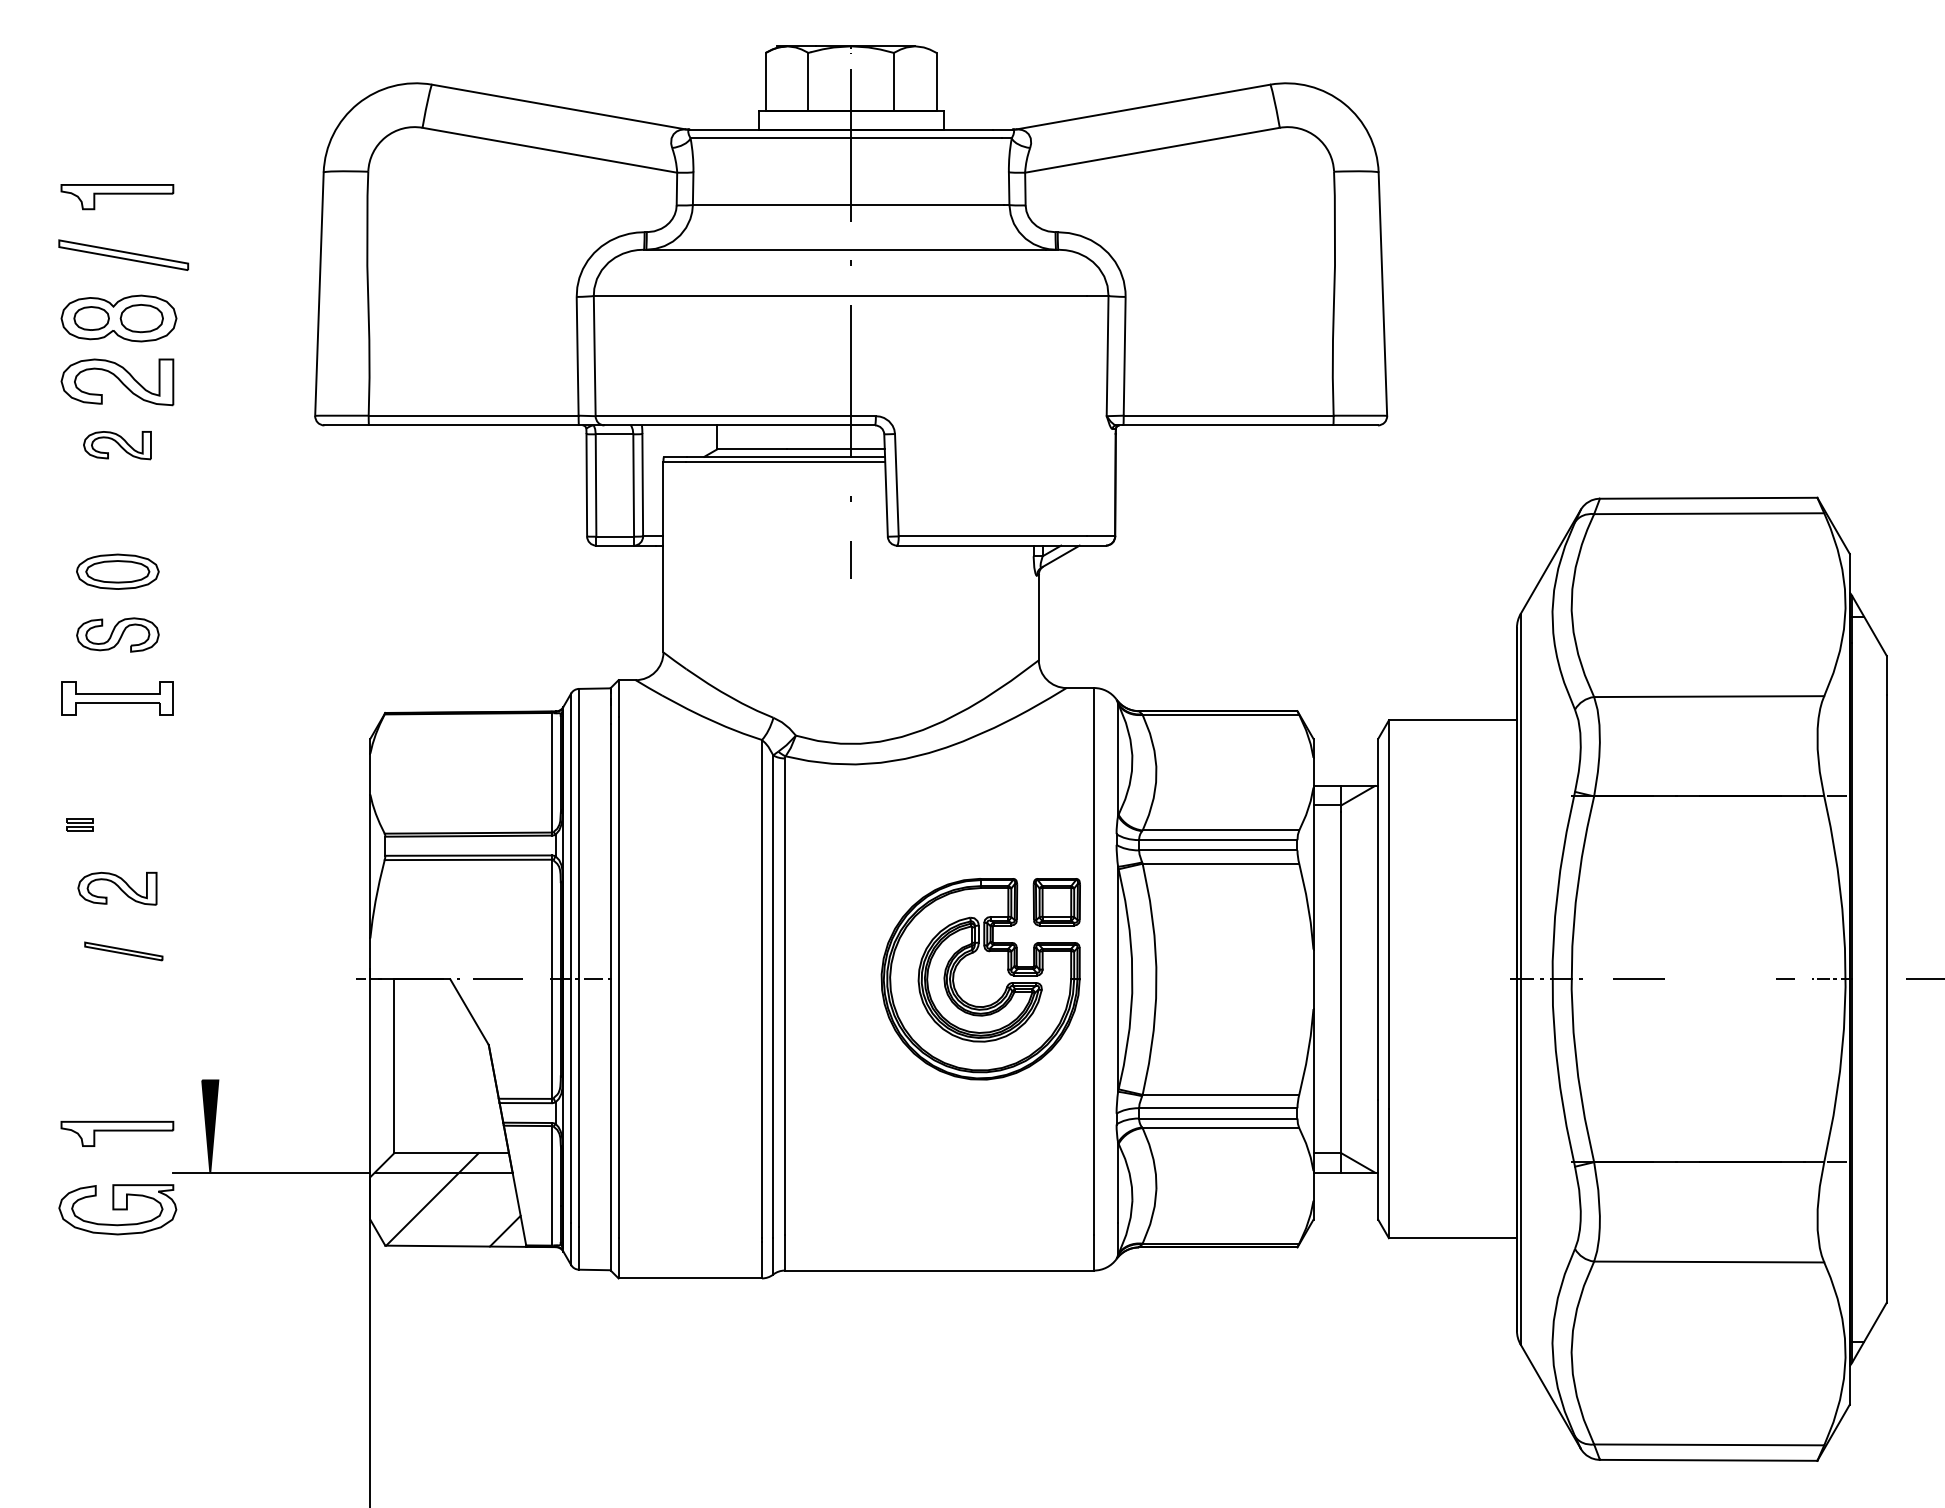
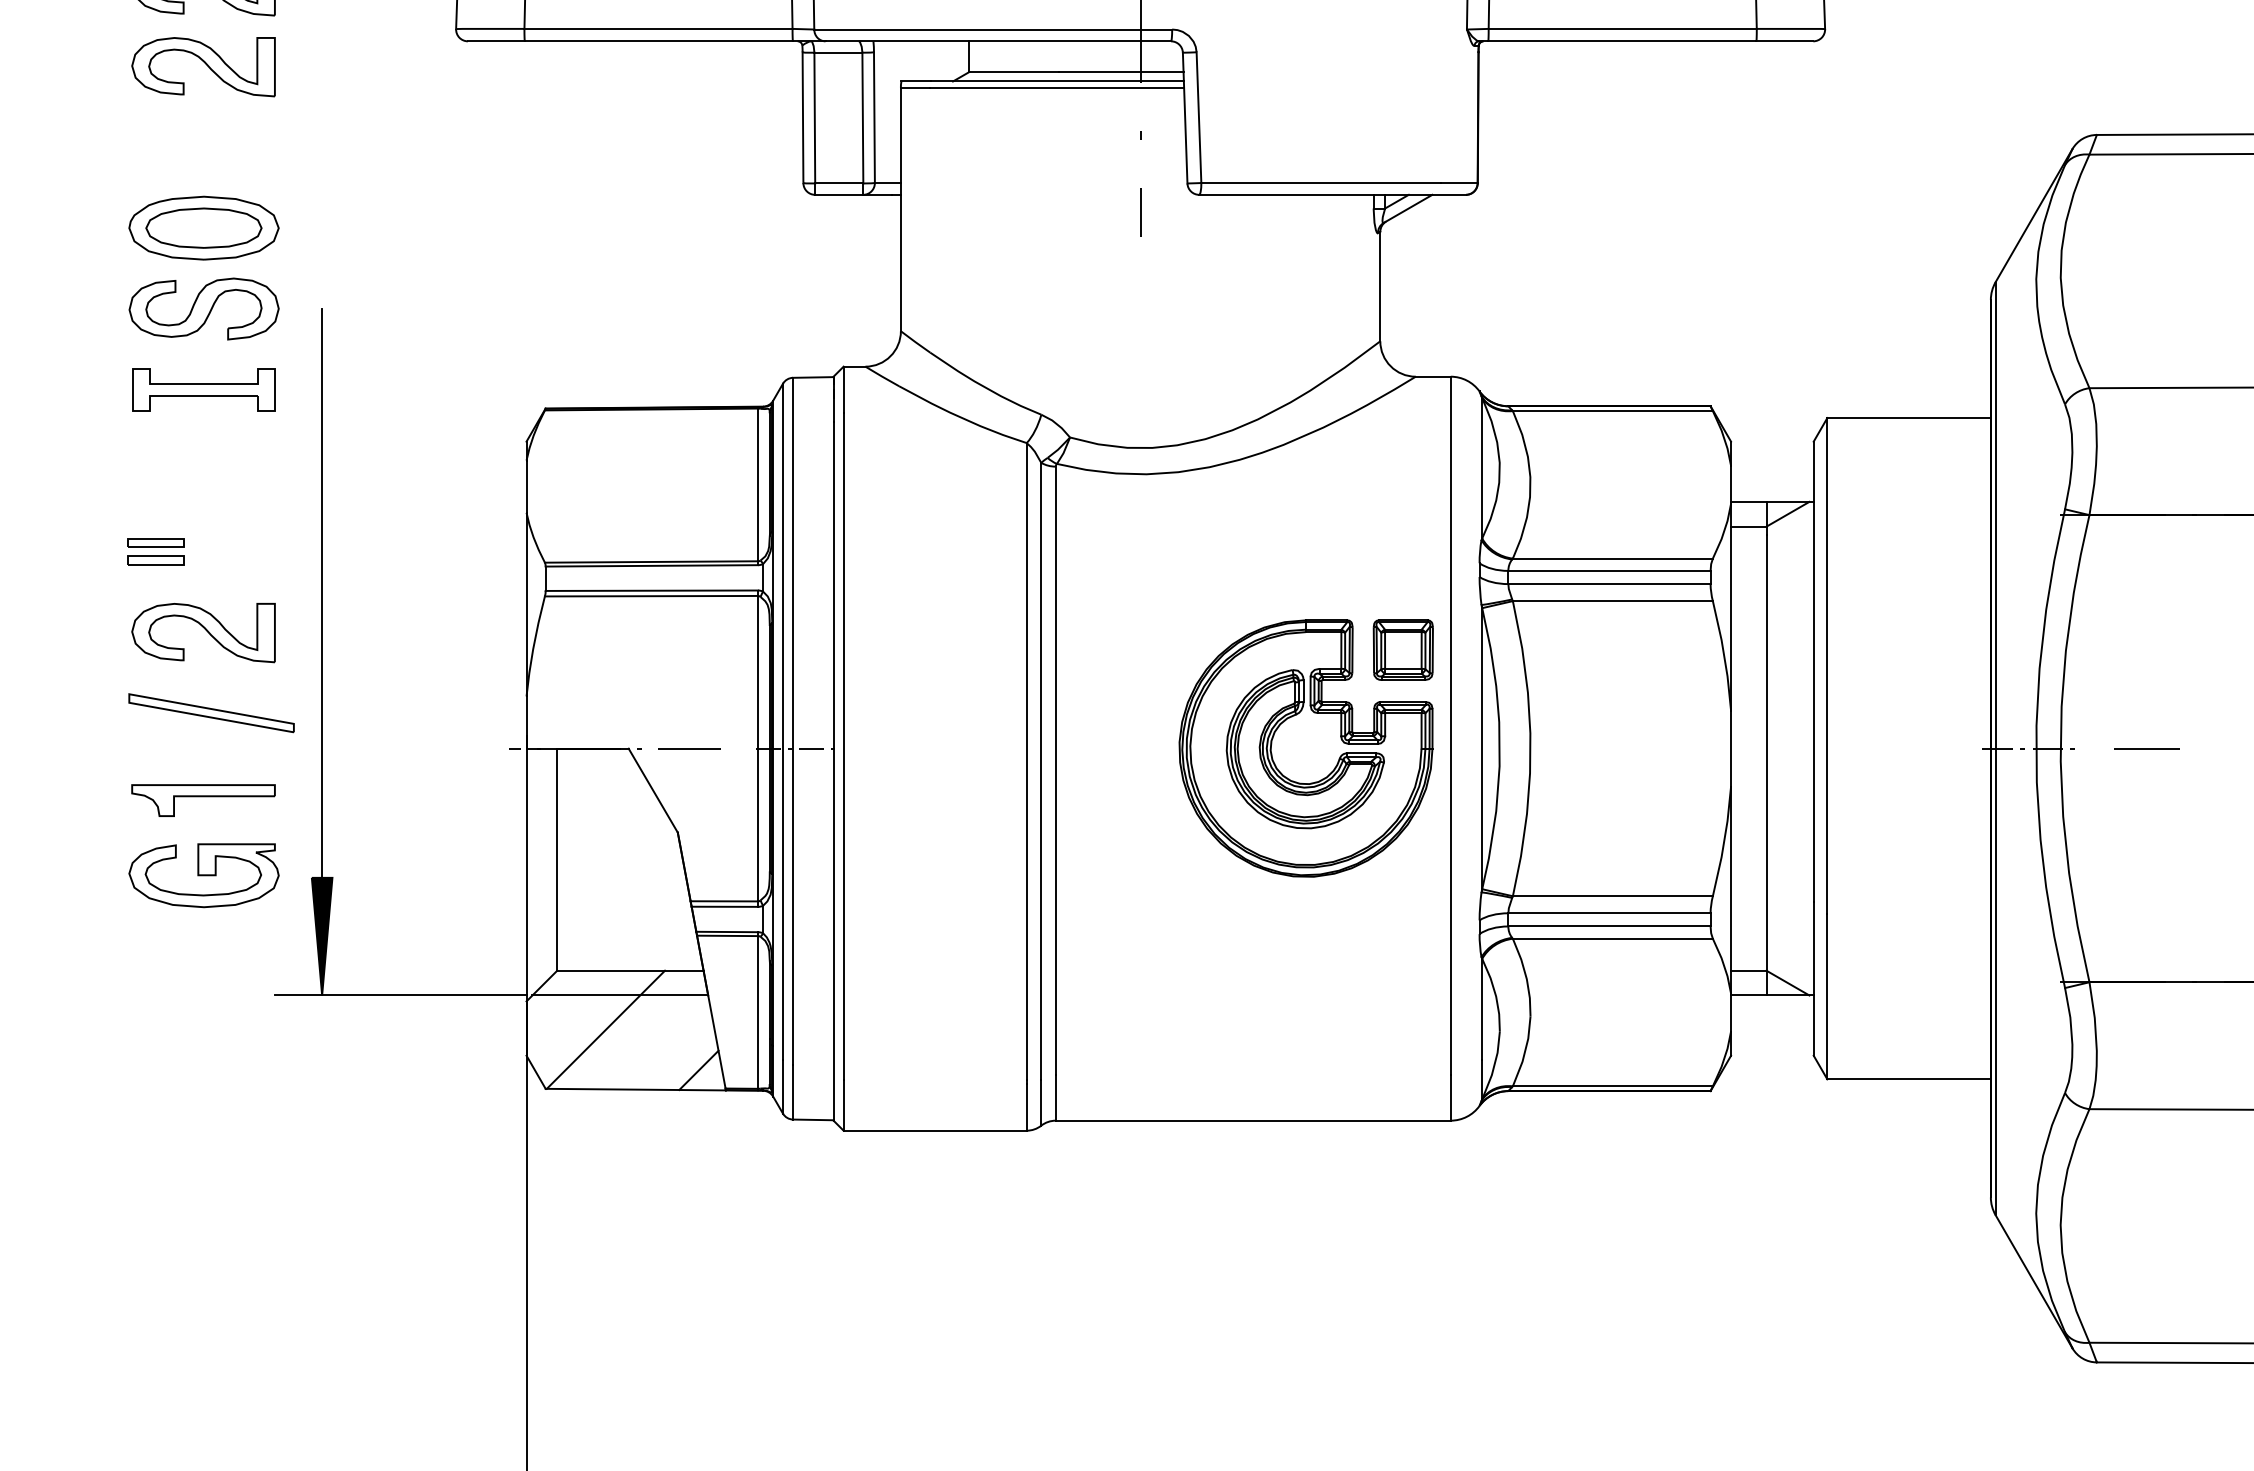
part: (117, 445) -> (203, 66), size x1.67
part: (117, 571) -> (203, 227), size x1.43
part: (117, 634) -> (203, 308), size x1.43
part: (79, 824) -> (155, 550), size x1.67
line: (210, 857) -> (322, 593), added
part: (117, 888) -> (203, 632), size x1.43
part: (123, 951) -> (211, 713), size x1.67
part: (117, 1133) -> (203, 800), moved
part: (117, 1209) -> (203, 875), moved

